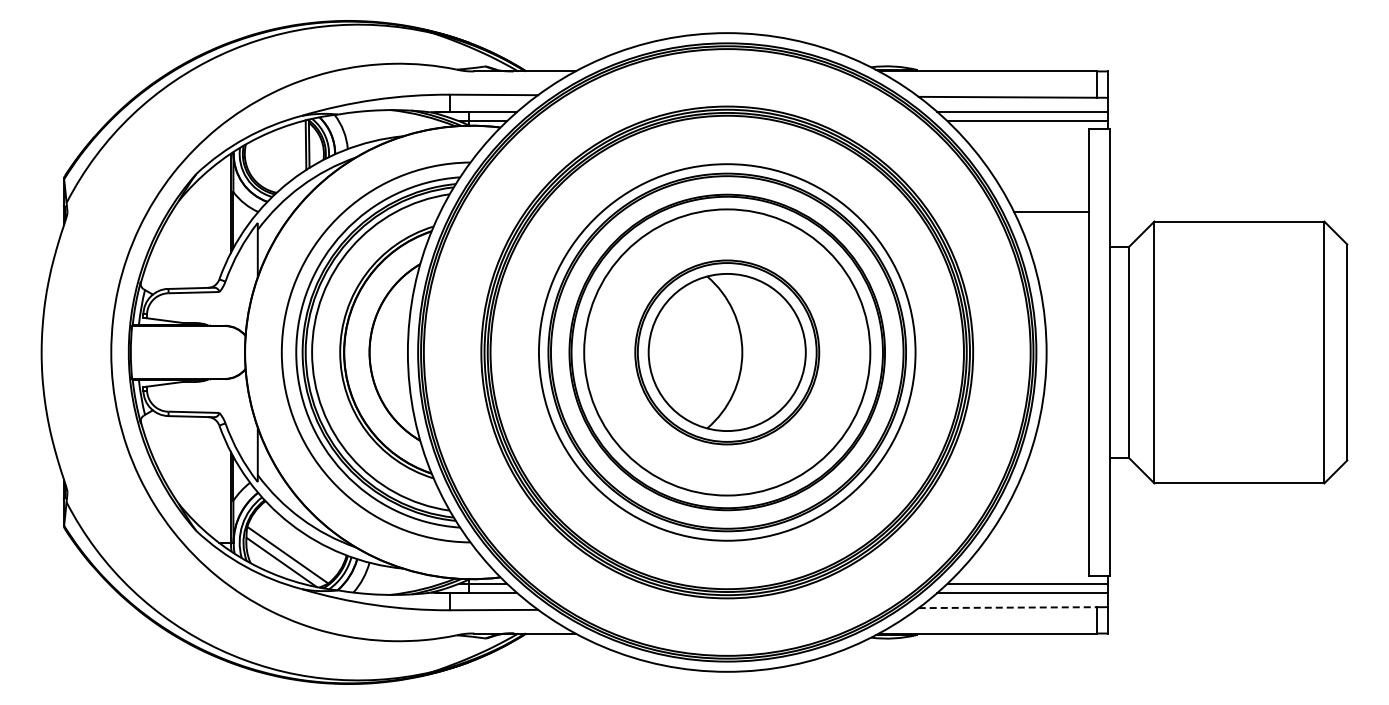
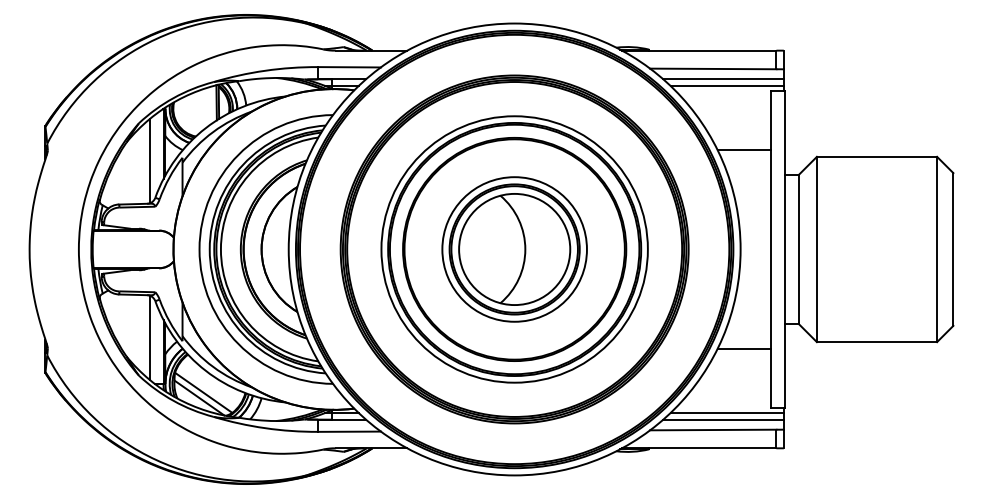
line: (211, 227) -> (149, 161), added
circle: (727, 352) -> (514, 249), size x0.71
line: (211, 476) -> (149, 337), added
line: (1051, 493) -> (744, 349), added
line: (1008, 607) -> (713, 429), dashed -> solid

